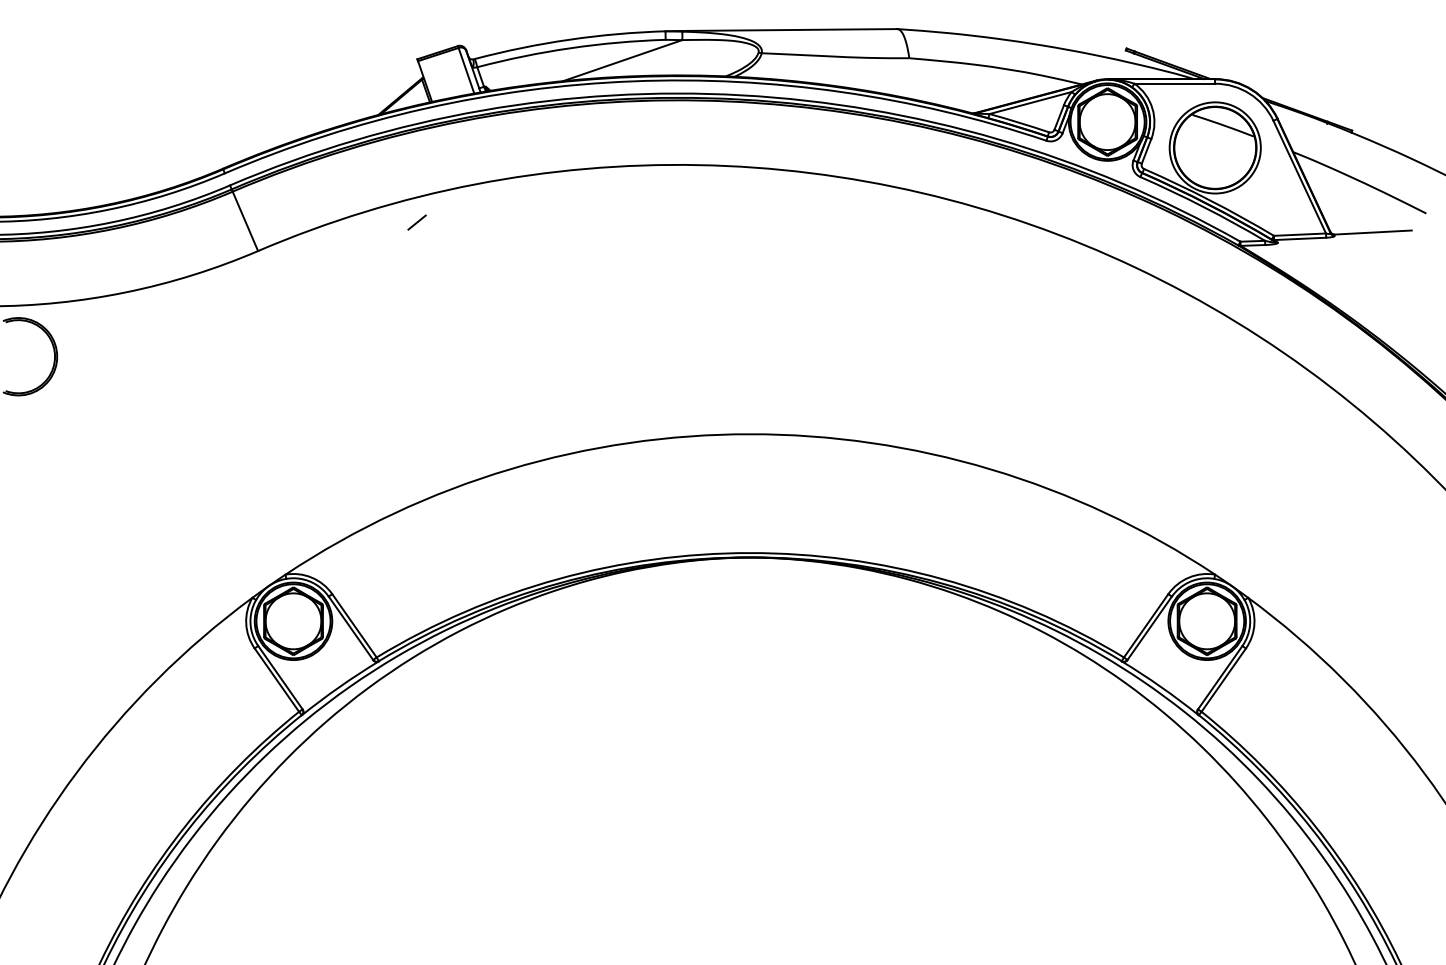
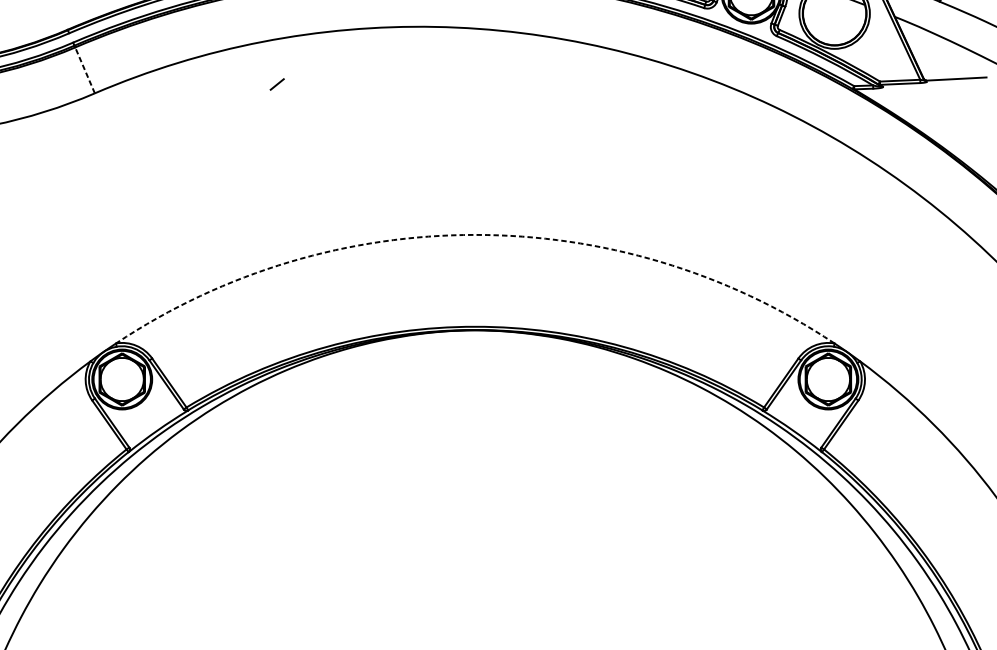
line: (245, 220) -> (85, 69), solid -> dashed
line: (416, 222) -> (276, 84), moved
arc: (750, 434) -> (475, 235), solid -> dashed

